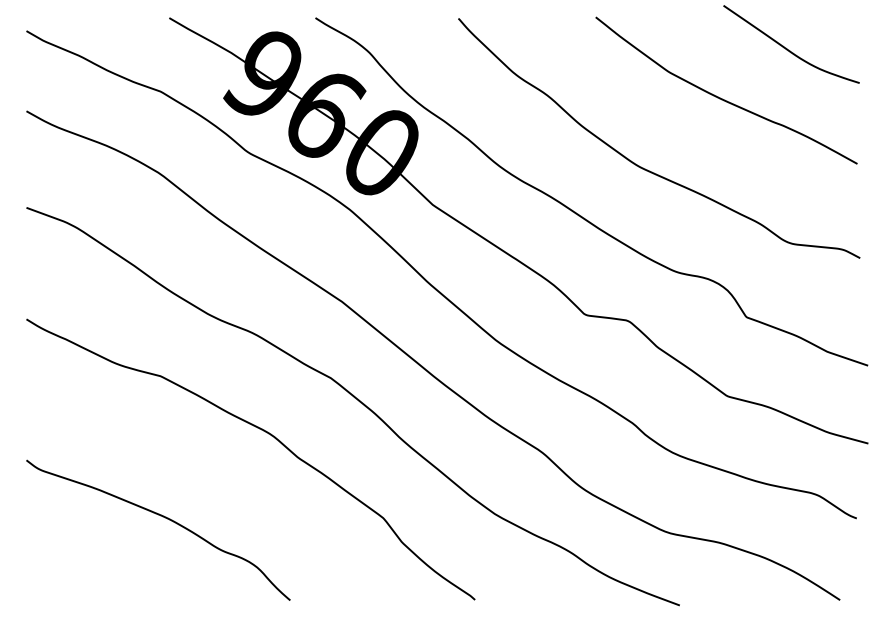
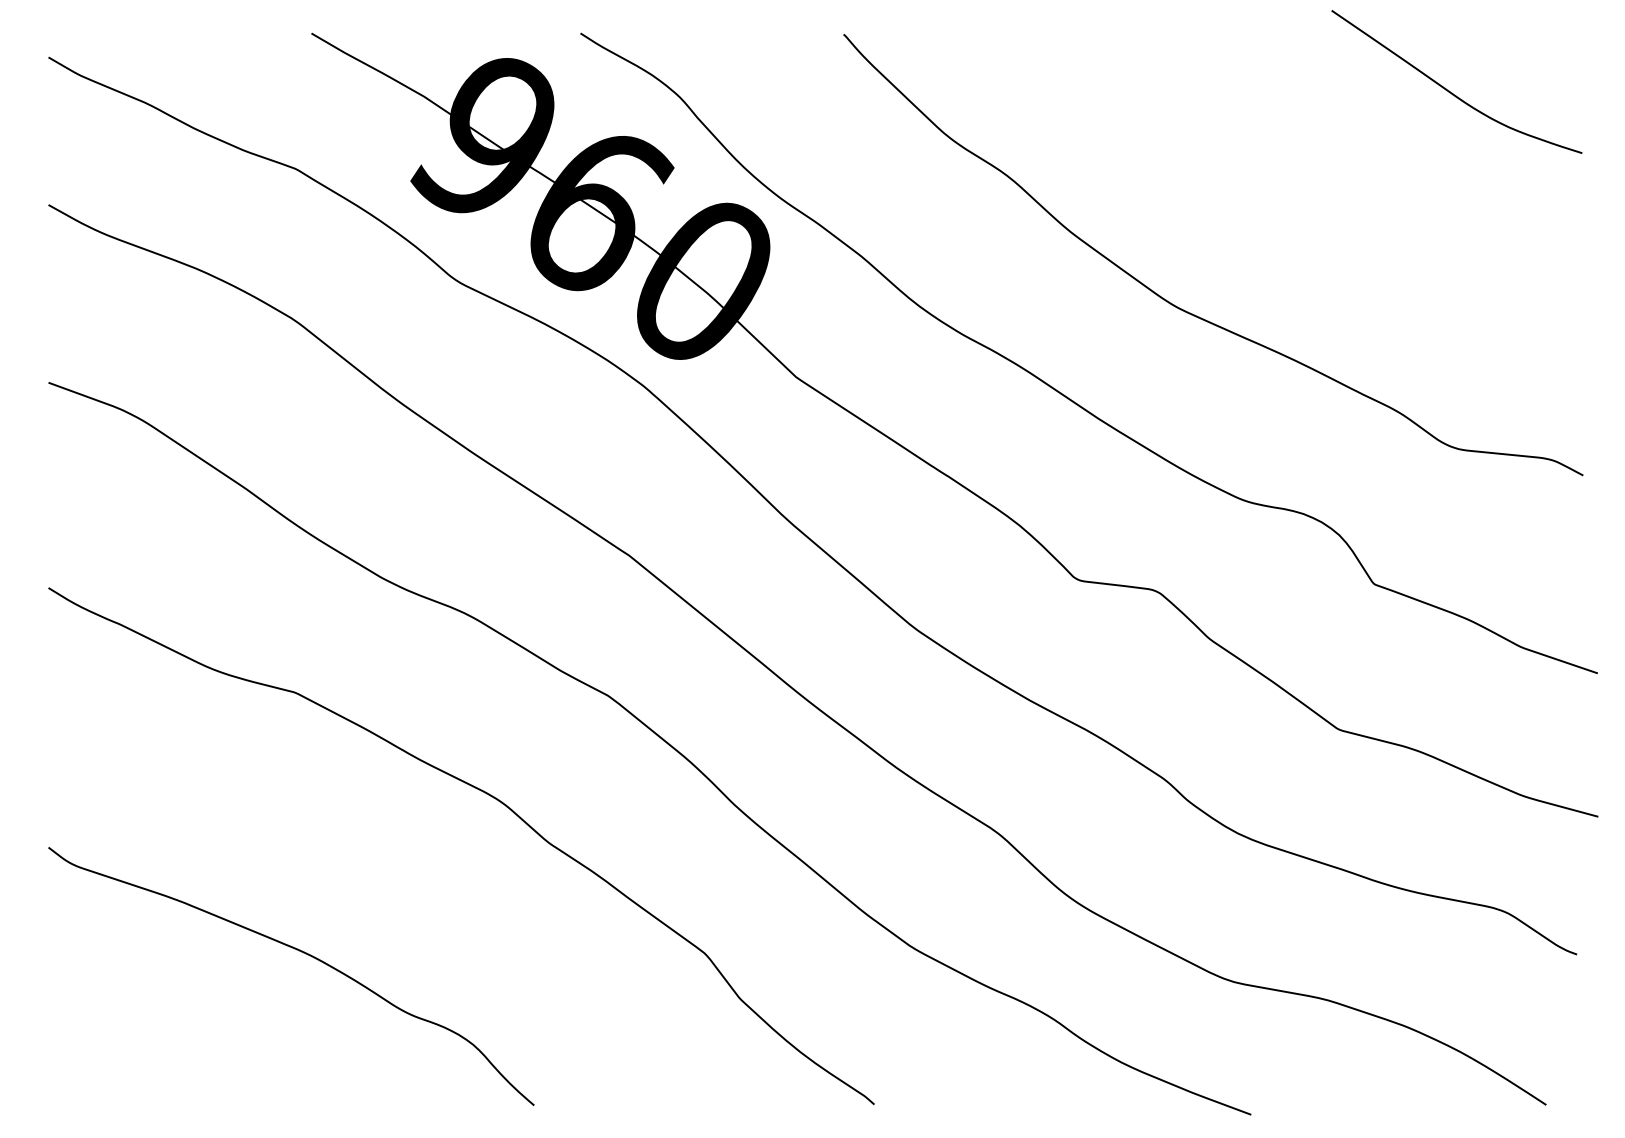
curve: (722, 98) -> (1329, 181), removed

